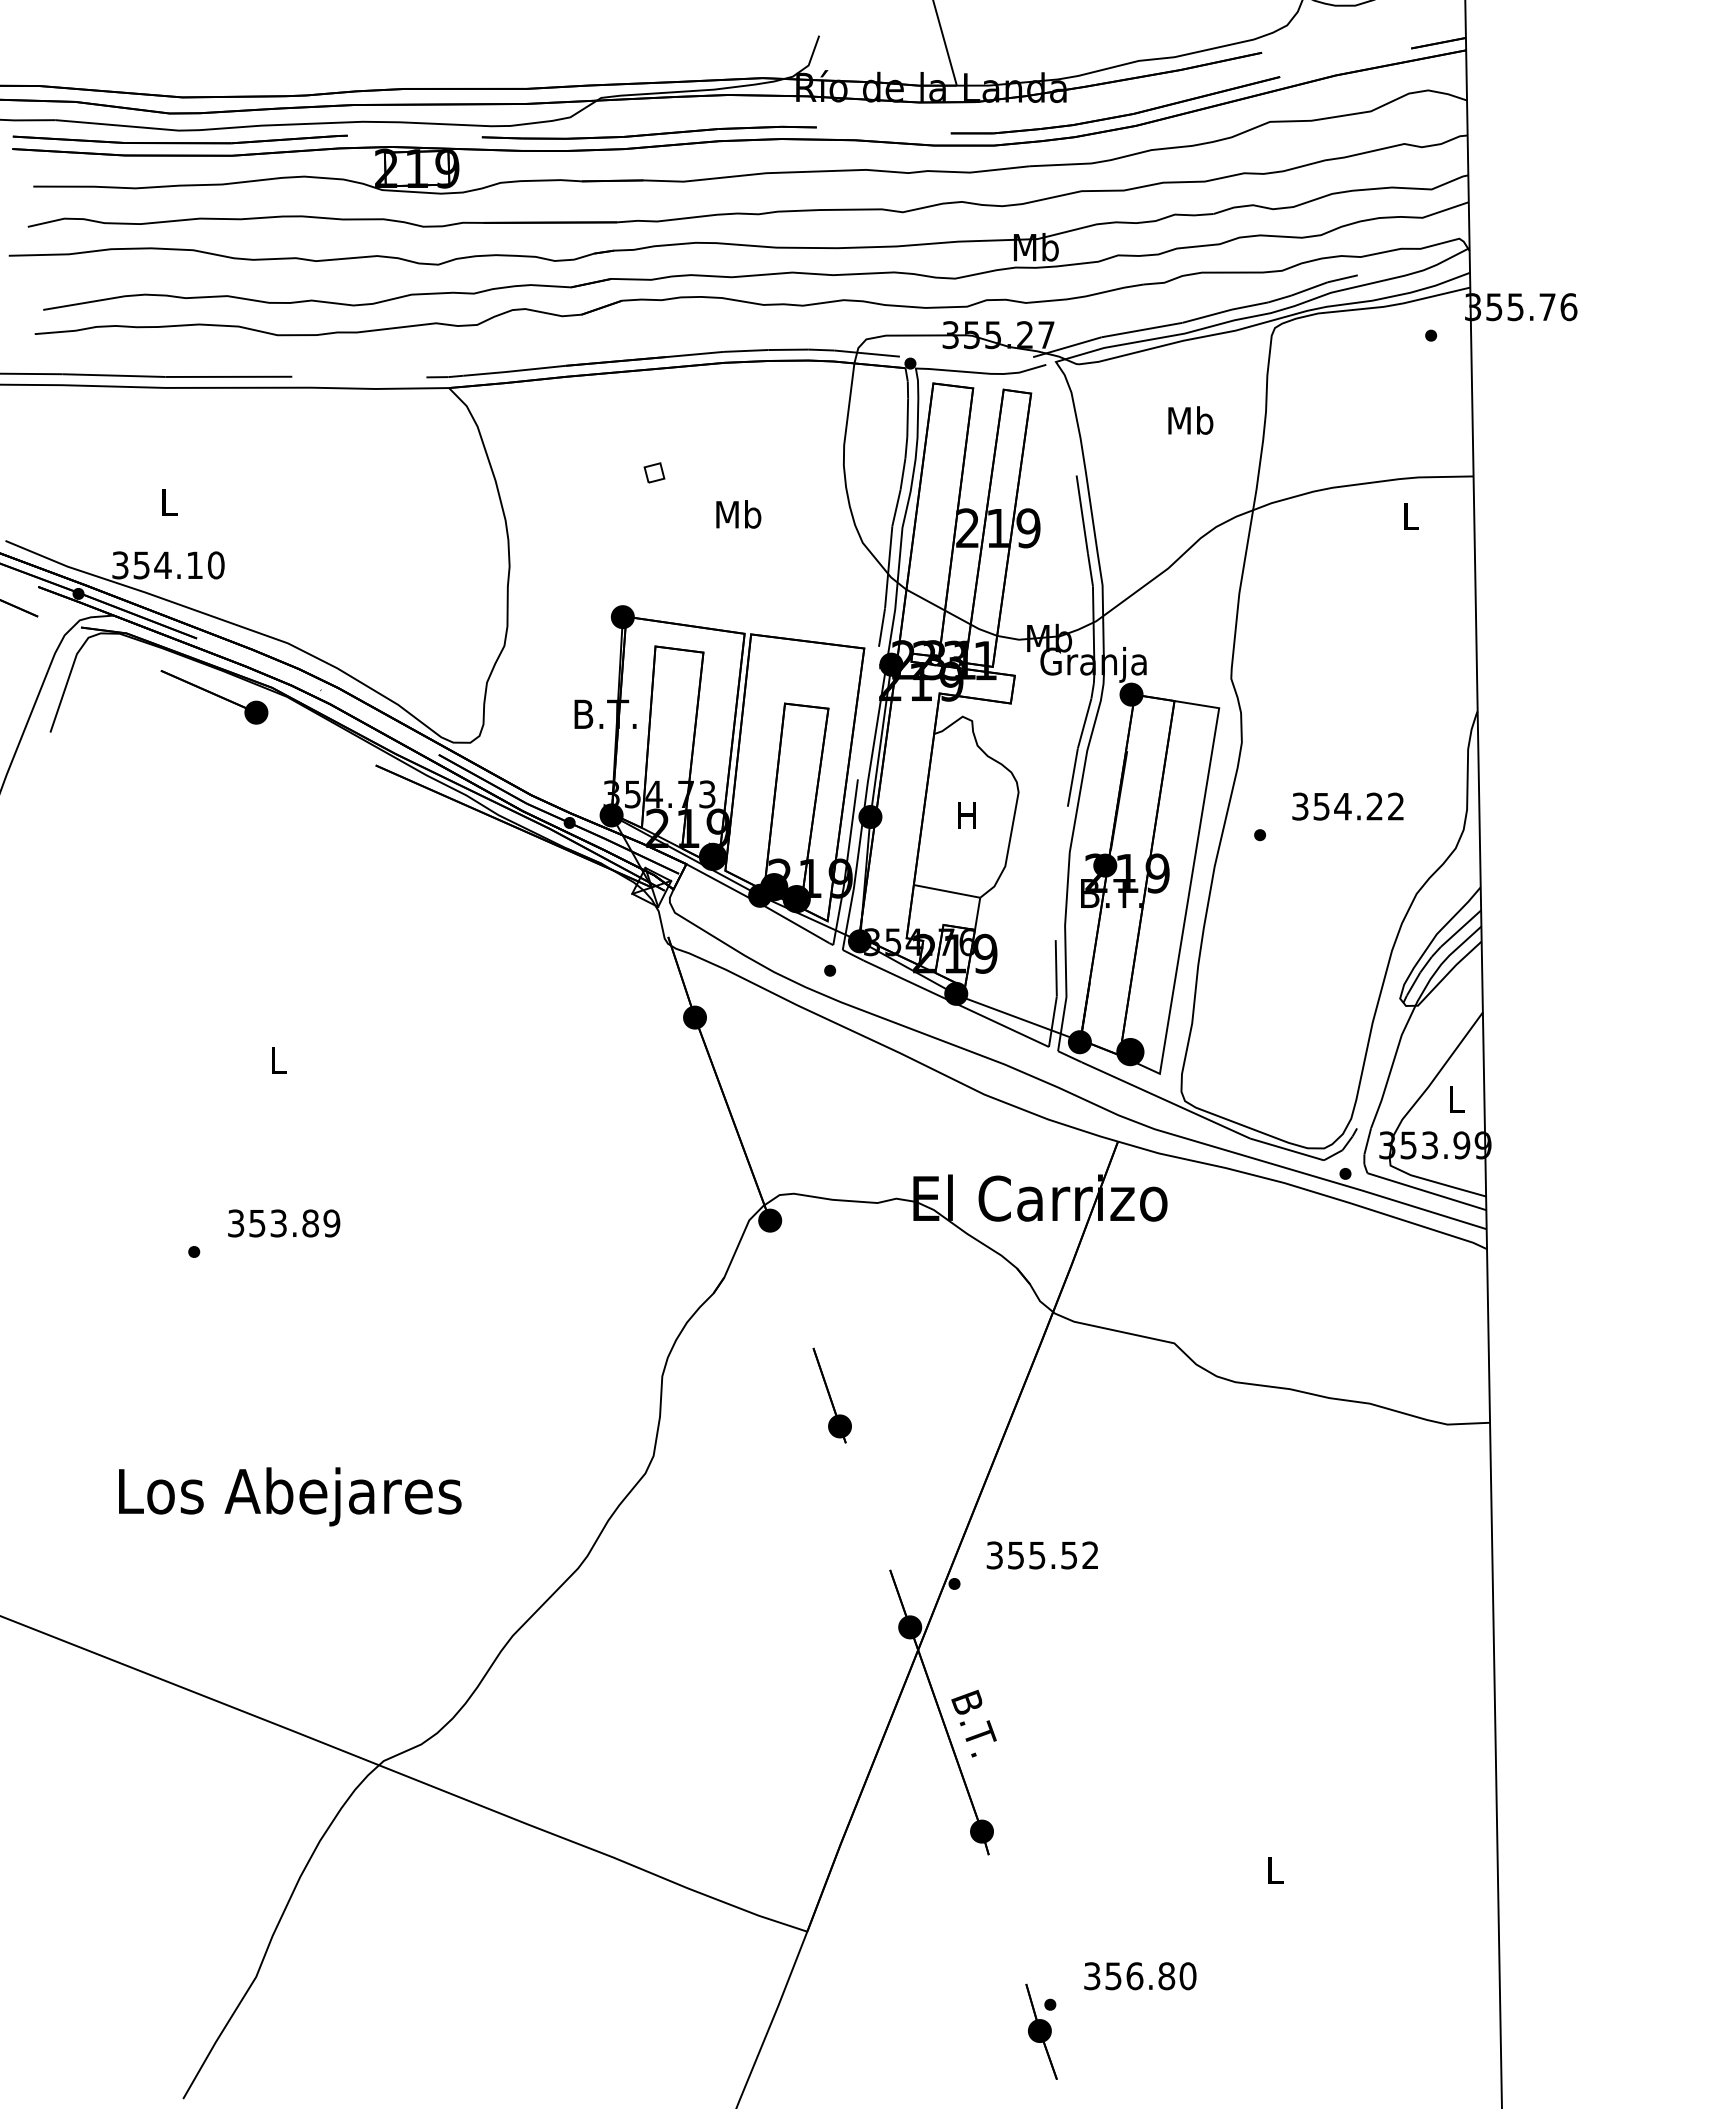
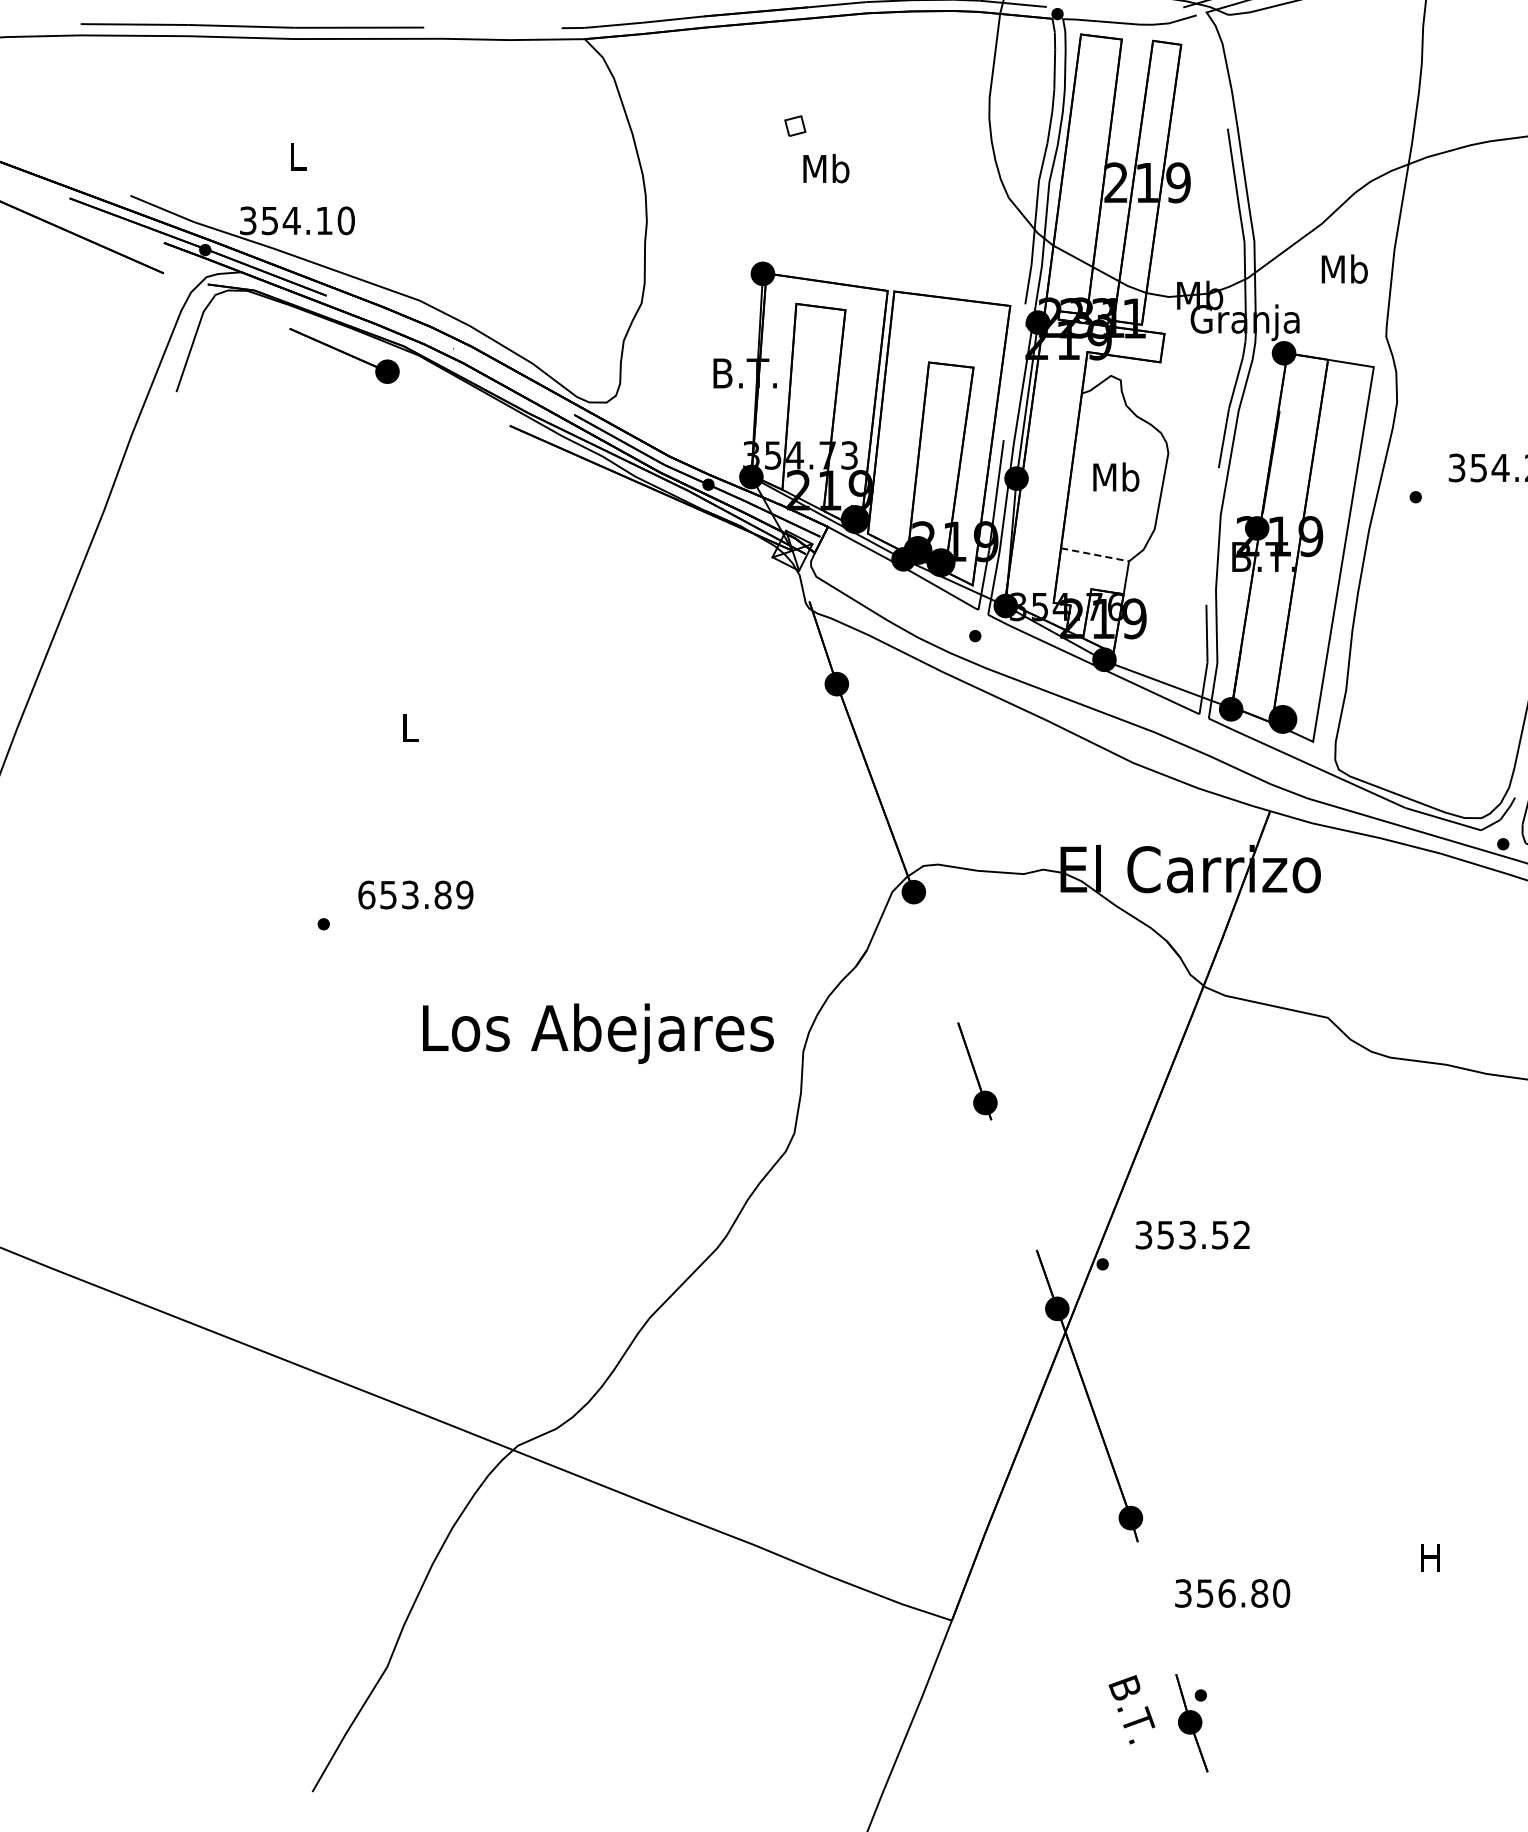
text: (1190, 420) -> (1344, 269), moved
text: (738, 514) -> (826, 168), moved
text: (967, 815) -> (1116, 477), H -> Mb
line: (947, 891) -> (1095, 554), solid -> dashed
text: (236, 1223) -> (367, 895), 353.89 -> 653.89
text: (290, 1496) -> (598, 1033), moved
text: (1037, 1554) -> (1187, 1234), 355.52 -> 353.52
text: (973, 1723) -> (1131, 1709), moved
text: (1274, 1870) -> (1430, 1557), L -> H
text: (1140, 1976) -> (1232, 1593), moved

